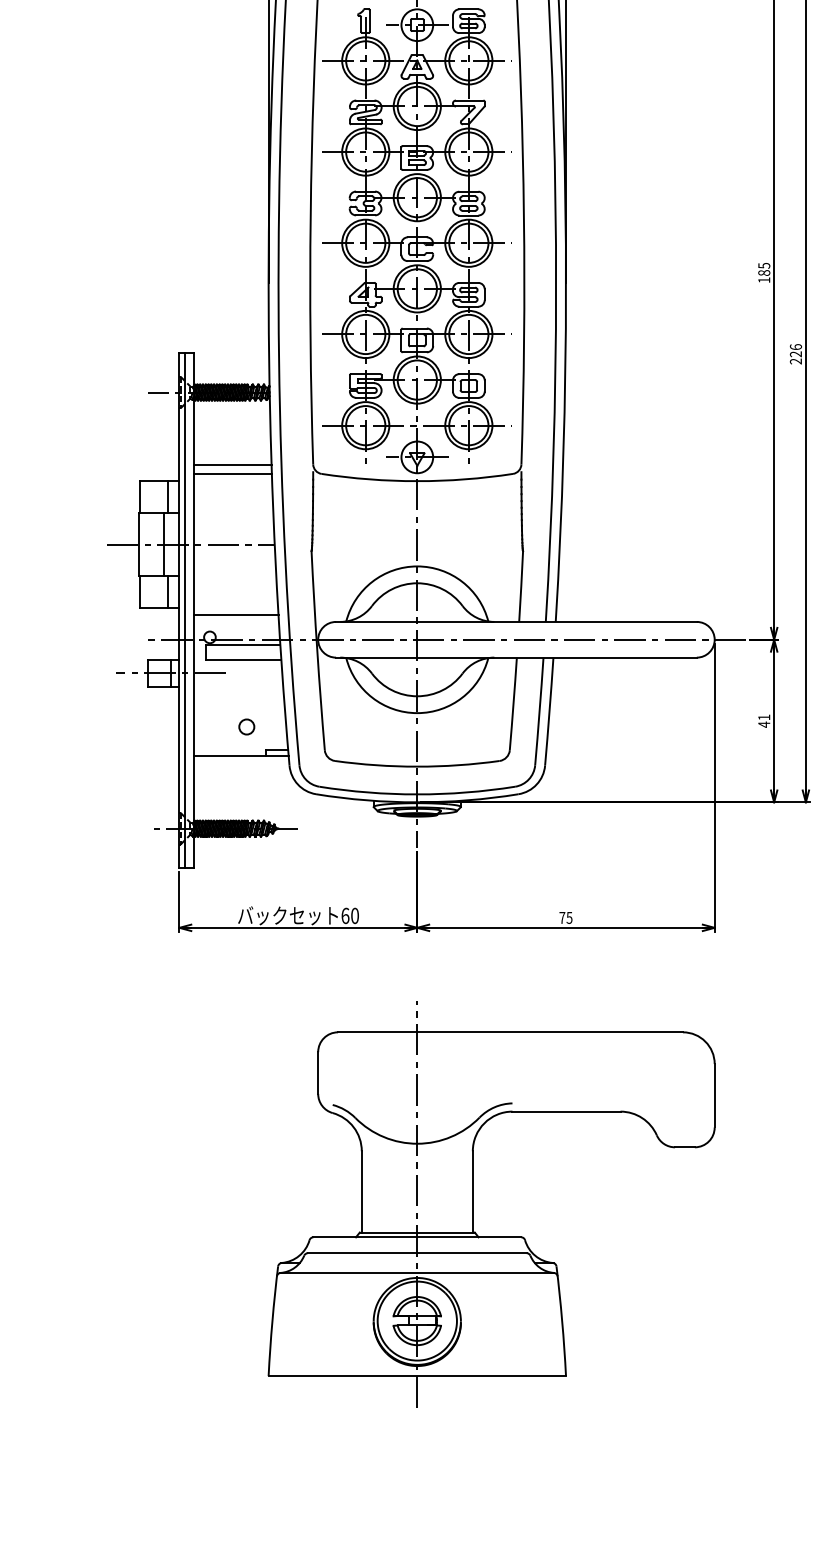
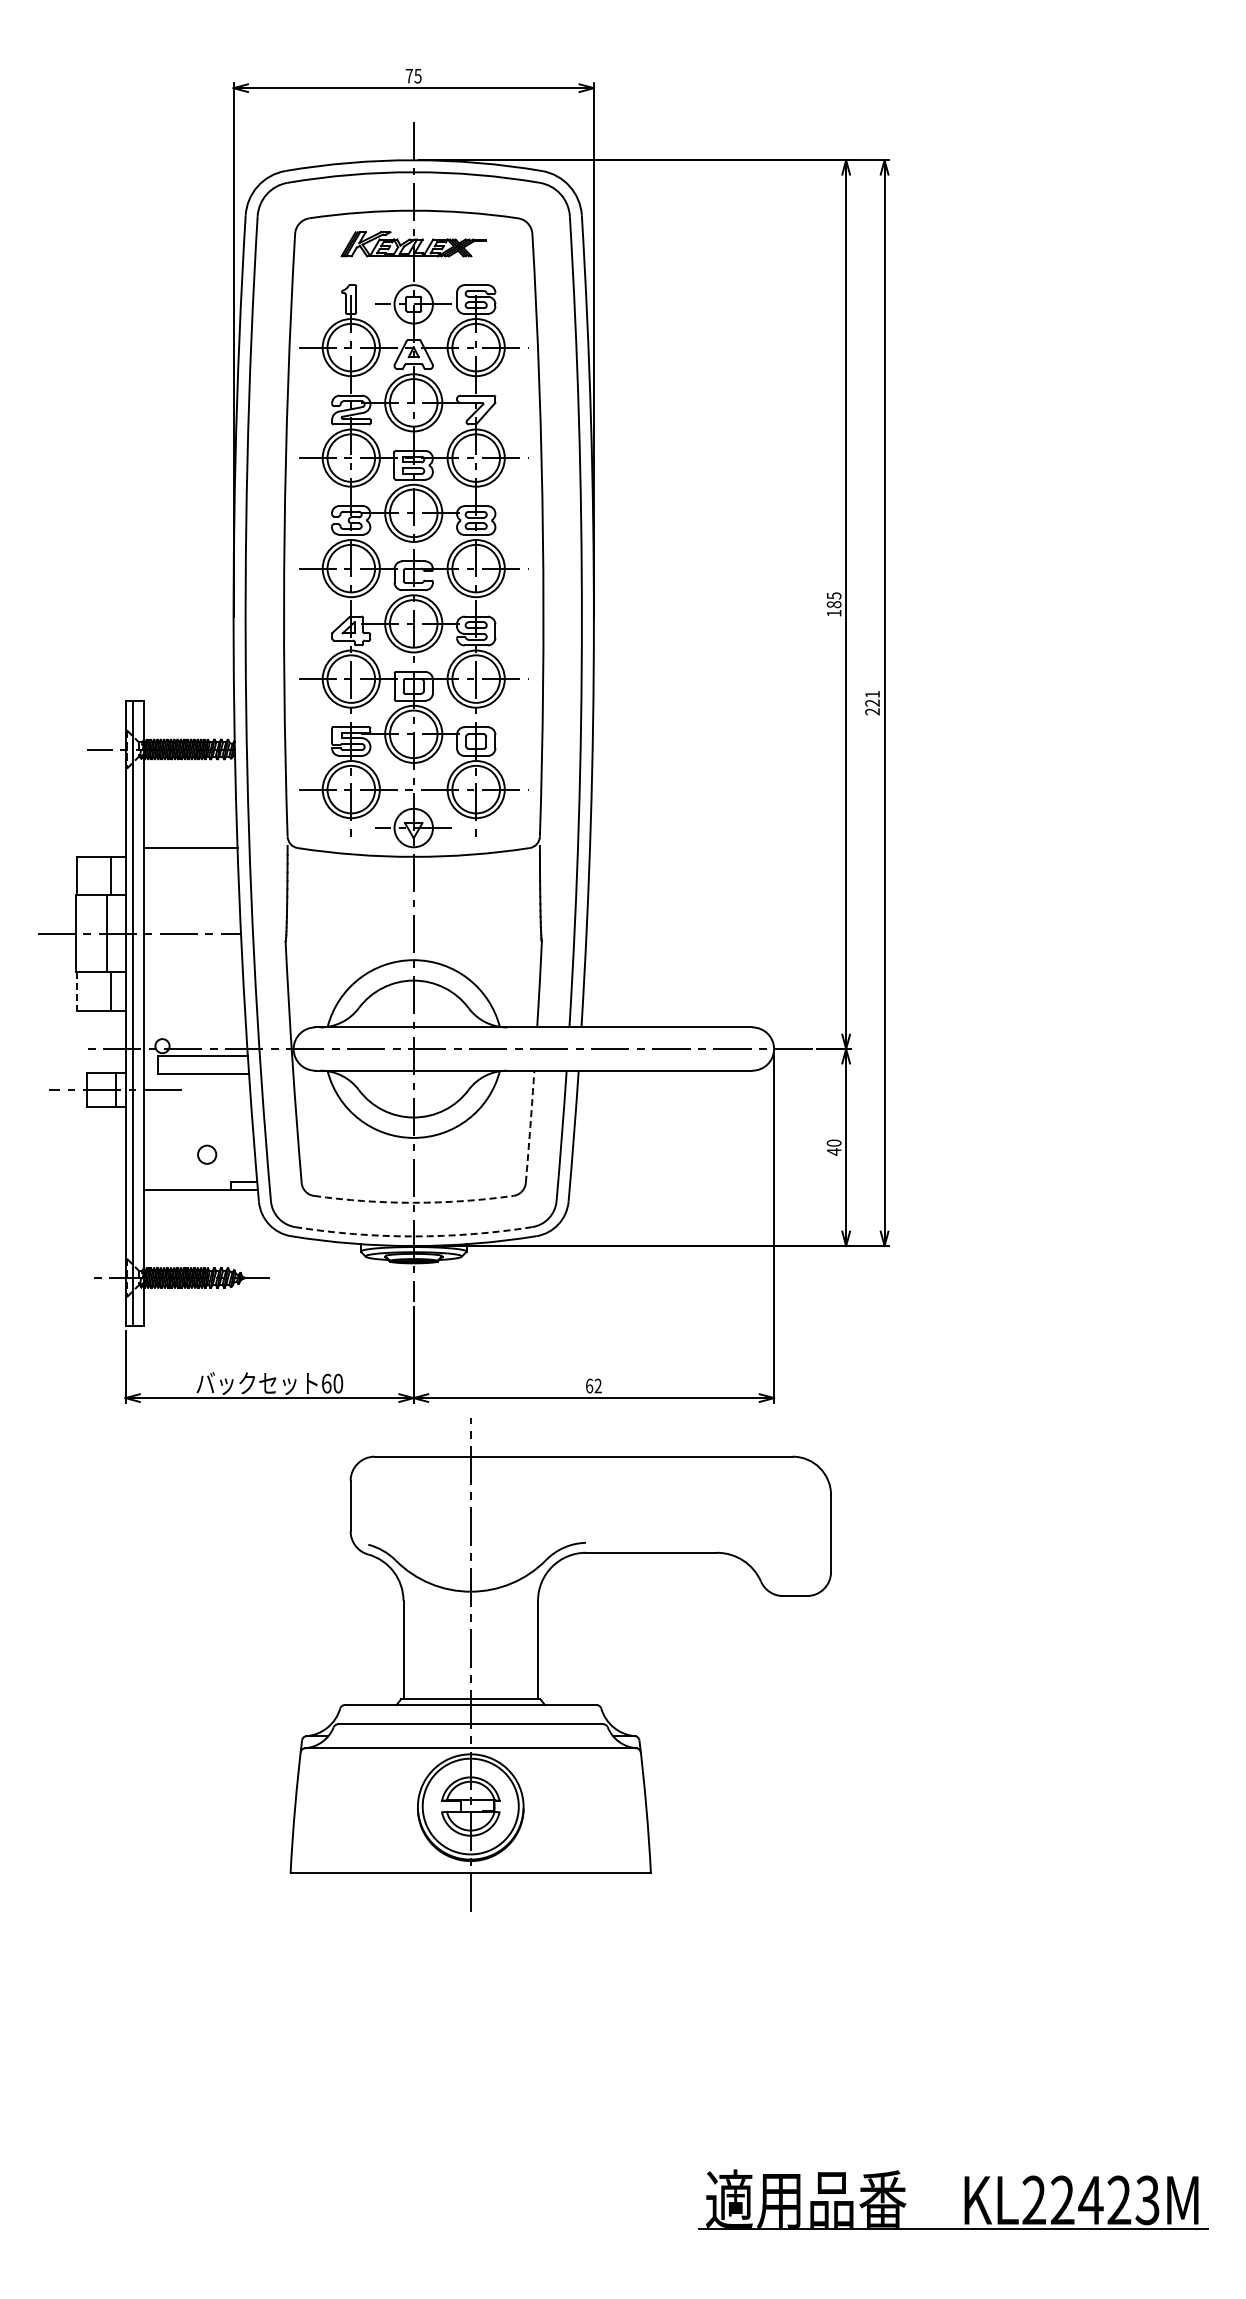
text: (795, 346) -> (872, 693), 226 -> 221
line: (233, 465) -> (190, 837), removed
line: (139, 592) -> (77, 991), solid -> dashed
line: (236, 615) -> (194, 1019), removed
arc: (513, 703) -> (530, 1126), solid -> dashed
text: (763, 716) -> (833, 1142), 41 -> 40
arc: (417, 766) -> (413, 1202), solid -> dashed
arc: (417, 794) -> (413, 1236), solid -> dashed
text: (565, 917) -> (593, 1385), 75 -> 62
part: (473, 1203) -> (538, 1664), moved

